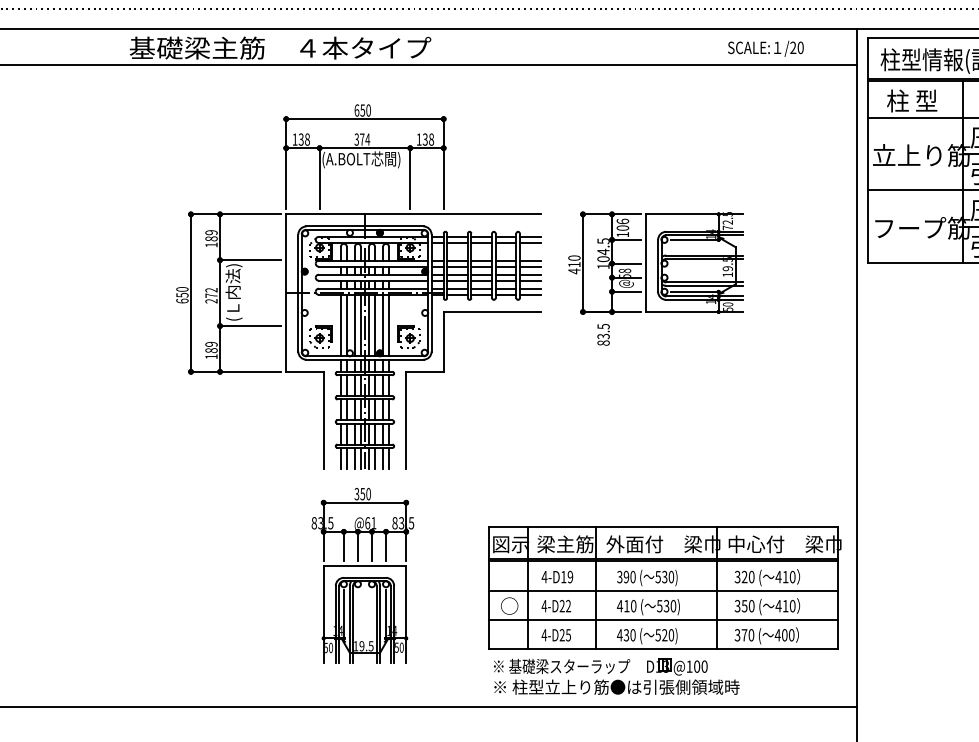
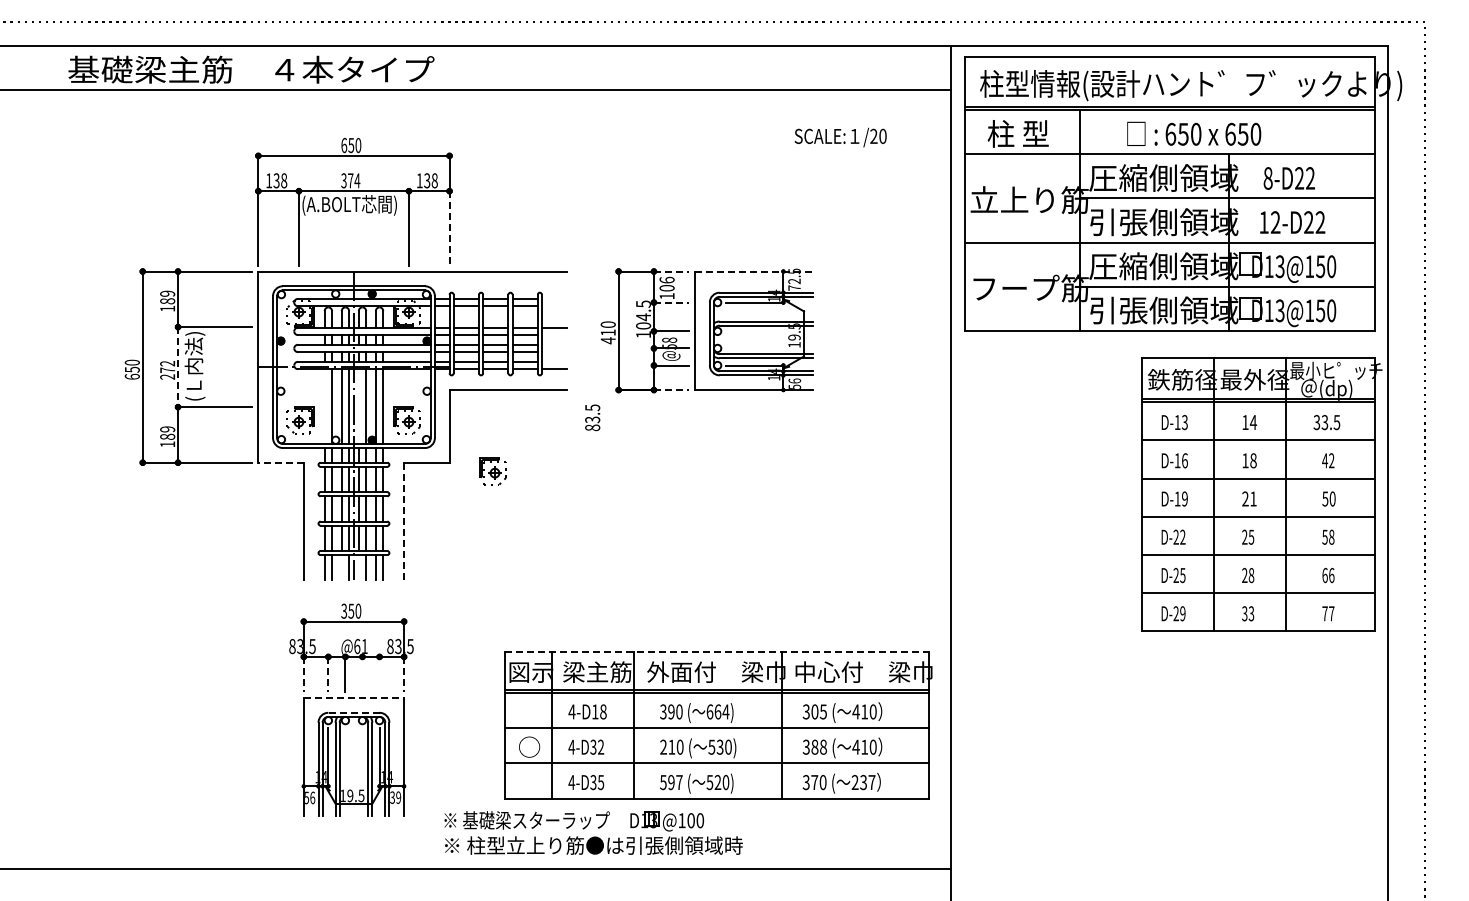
text: (765, 48) -> (840, 137), moved
line: (443, 178) -> (449, 228), solid -> dashed
line: (626, 214) -> (671, 271), solid -> dashed
line: (694, 214) -> (753, 271), solid -> dashed
line: (530, 236) -> (554, 298), removed
line: (626, 239) -> (671, 302), solid -> dashed
line: (530, 243) -> (554, 306), removed
line: (530, 267) -> (554, 335), removed
line: (530, 274) -> (554, 344), removed
line: (530, 281) -> (554, 352), removed
line: (530, 288) -> (554, 361), removed
line: (220, 293) -> (178, 367), solid -> dashed
text: (727, 304) -> (794, 380), 50 -> 56
line: (626, 312) -> (671, 390), solid -> dashed
line: (340, 325) -> (324, 406), removed
line: (368, 325) -> (358, 406), removed
text: (603, 334) -> (592, 417), moved
line: (305, 371) -> (281, 462), solid -> dashed
part: (479, 379) -> (492, 471), added
line: (406, 420) -> (404, 521), solid -> dashed
line: (354, 458) -> (341, 567), removed
line: (368, 458) -> (358, 567), removed
line: (664, 527) -> (717, 651), solid -> dashed
line: (323, 546) -> (303, 674), solid -> dashed
line: (343, 546) -> (328, 674), solid -> dashed
line: (371, 546) -> (362, 674), removed
line: (386, 546) -> (379, 674), removed
line: (406, 546) -> (404, 674), solid -> dashed
line: (365, 566) -> (354, 698), solid -> dashed
text: (570, 576) -> (603, 711), 4-D19 -> 4-D18
text: (664, 576) -> (717, 711), 530) -> 664)
text: (747, 576) -> (818, 711), 320 -> 305
line: (364, 577) -> (353, 712), solid -> dashed
text: (619, 605) -> (663, 746), 410 -> 210
text: (748, 605) -> (819, 746), 350 -> 388
text: (562, 606) -> (593, 747), 4-D22 -> 4-D32
text: (625, 635) -> (670, 782), 430 -> 597
text: (784, 635) -> (863, 782), 400 -> 237
text: (562, 636) -> (593, 783), 4-D25 -> 4-D35
text: (330, 647) -> (312, 797), 50 -> 56
text: (399, 647) -> (395, 797), 50 -> 39
part: (616, 676) -> (593, 832), moved

